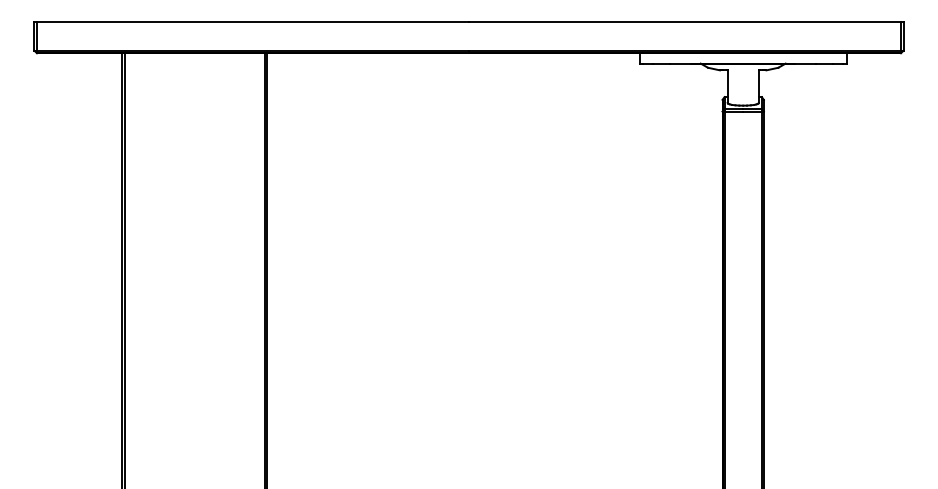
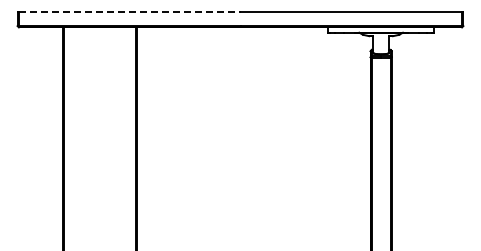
line: (252, 22) -> (129, 11), solid -> dashed

